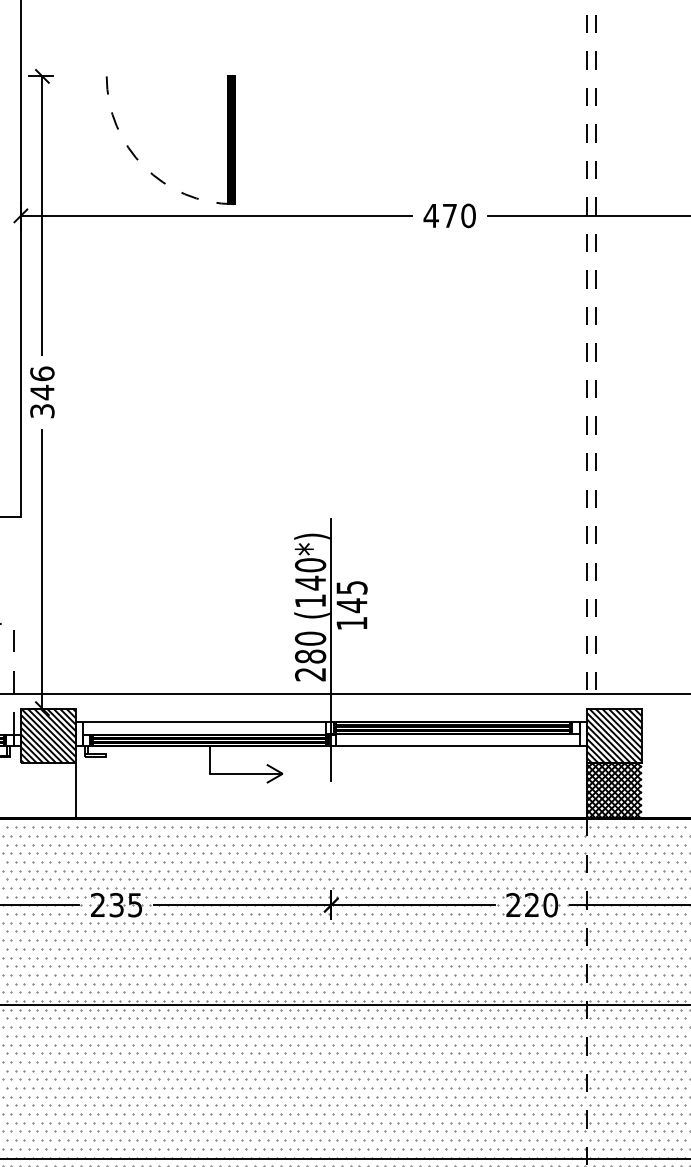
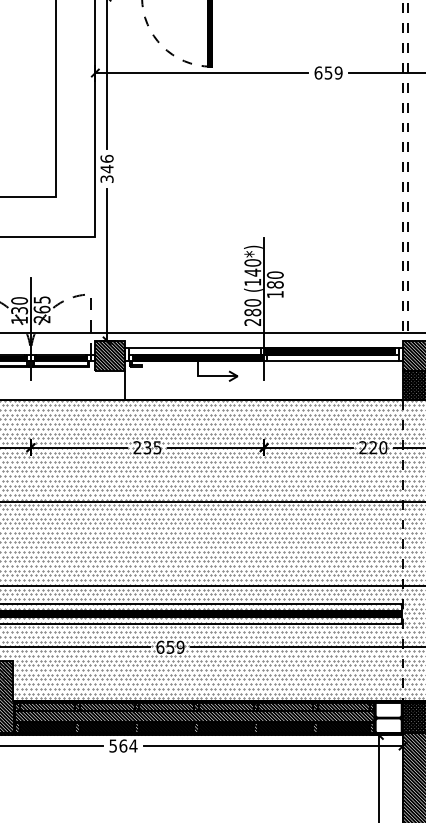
text: (449, 214) -> (328, 72), 470 -> 659
text: (350, 595) -> (274, 279), 145 -> 180

